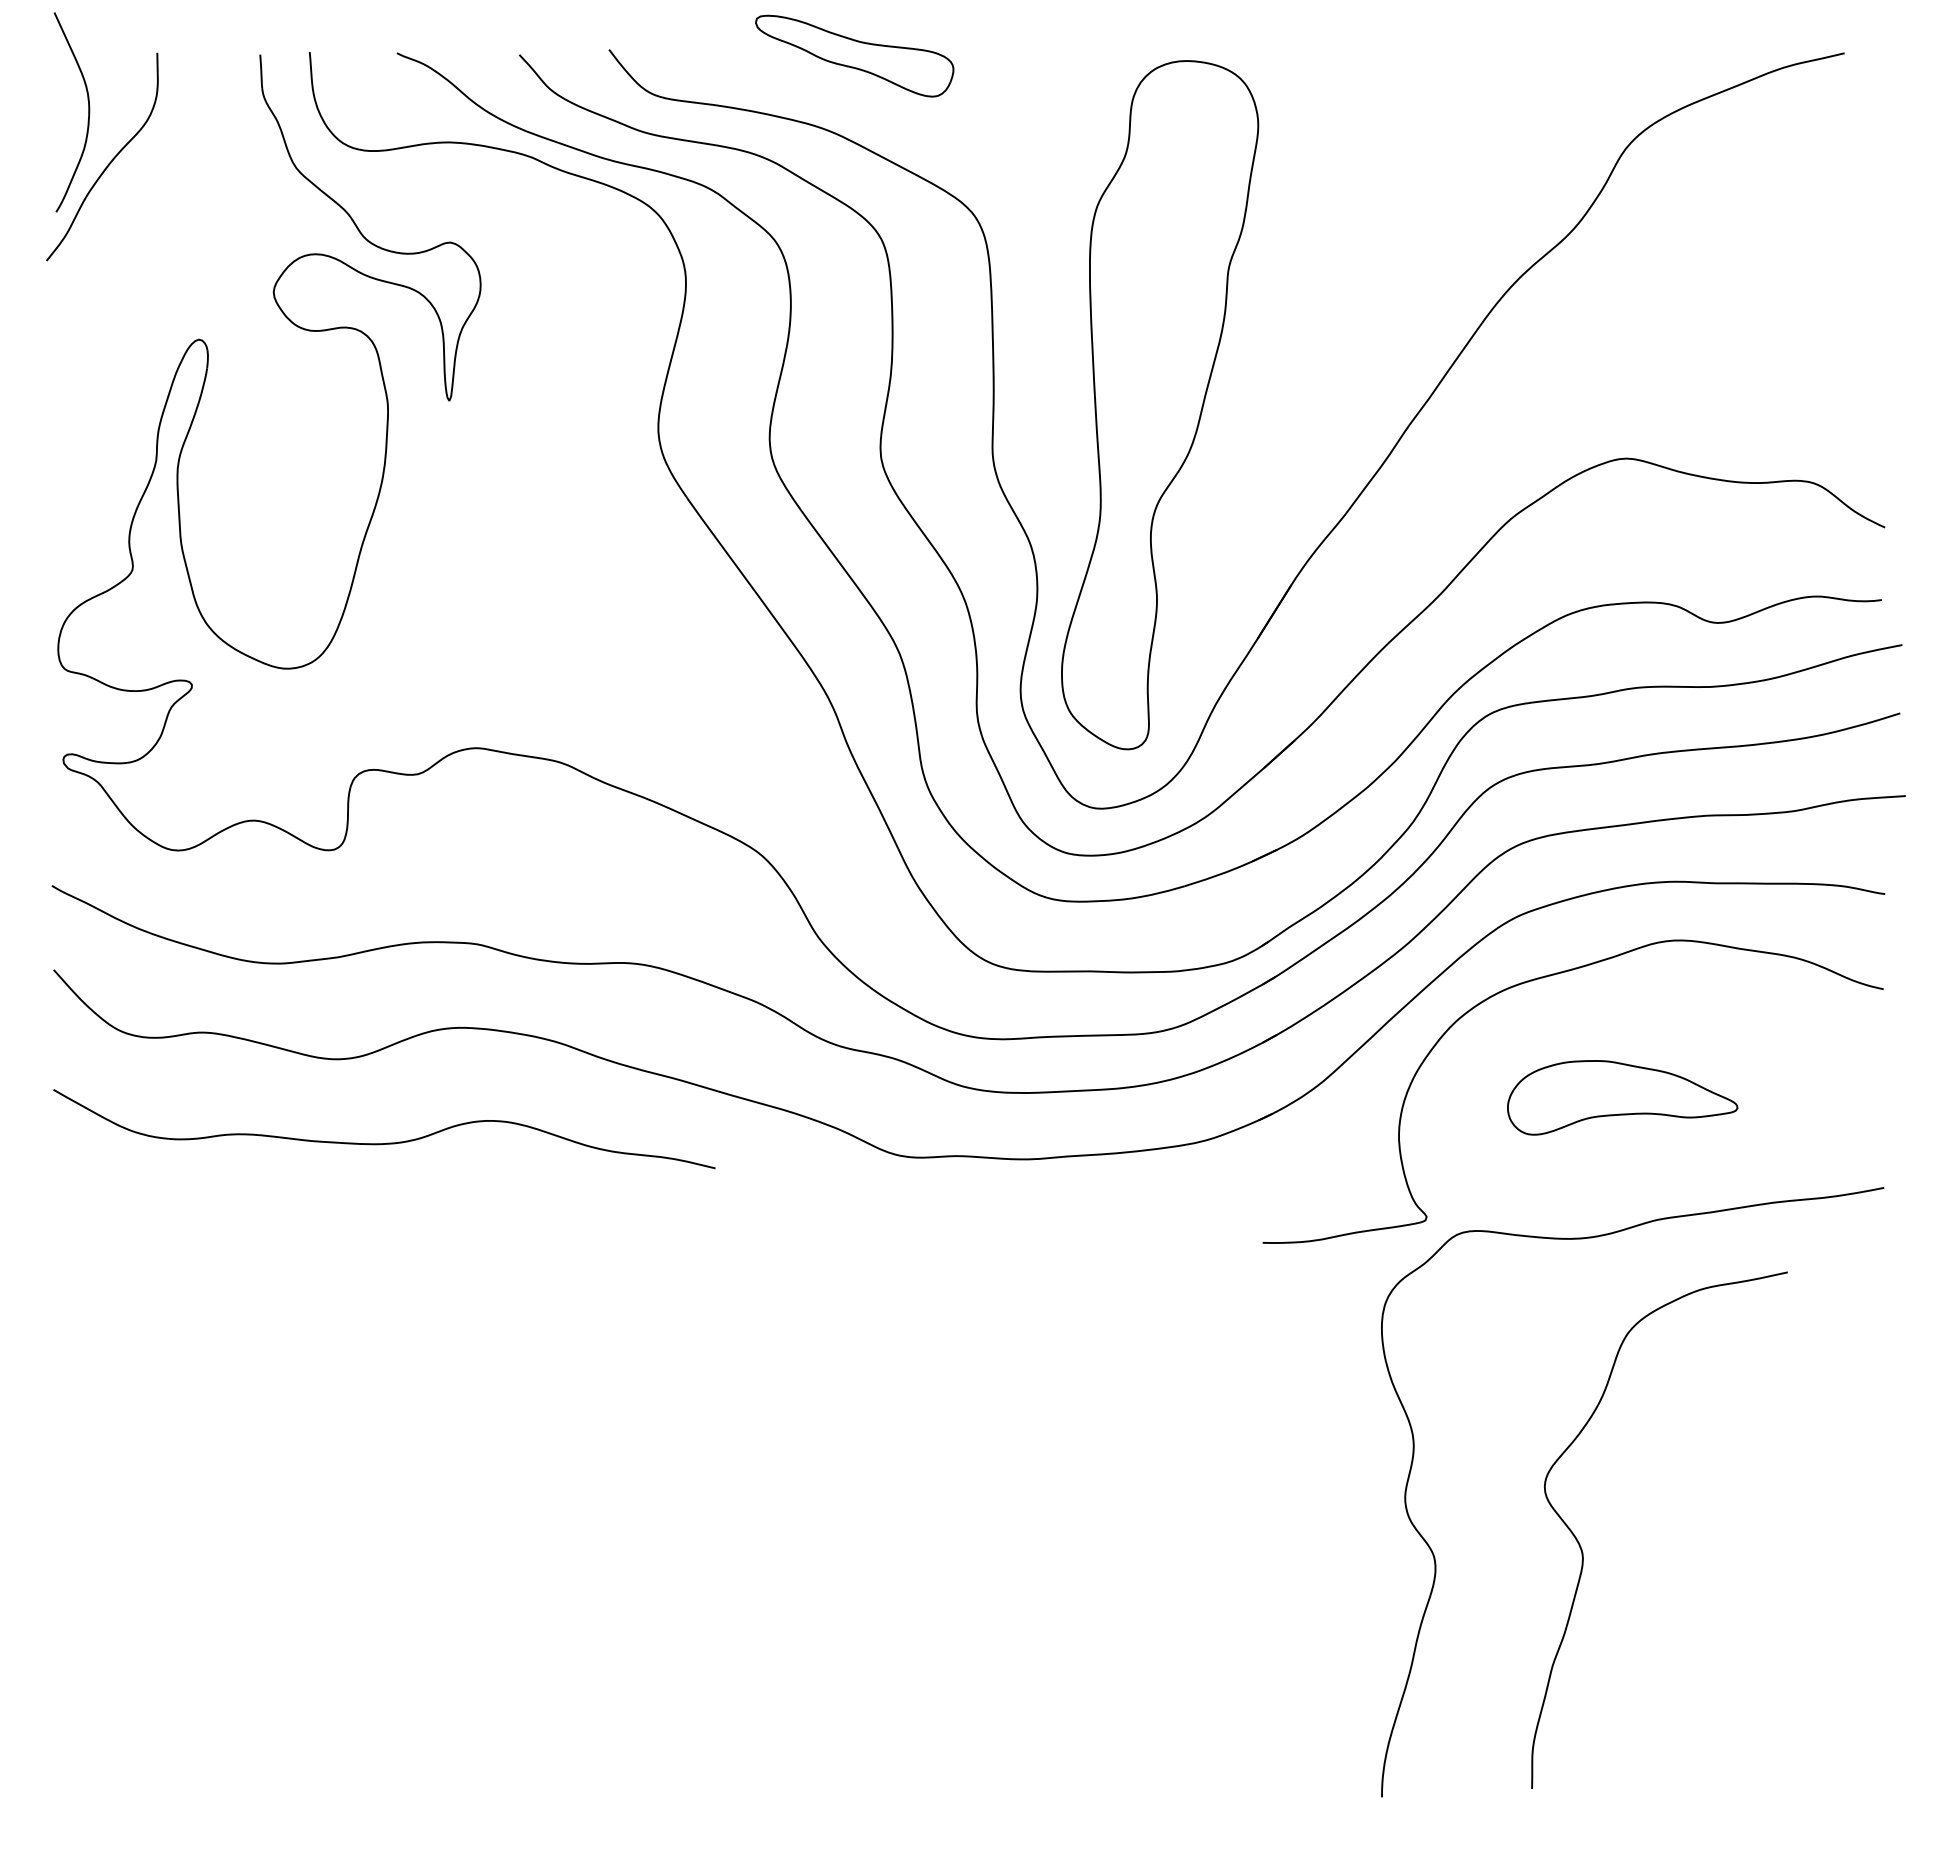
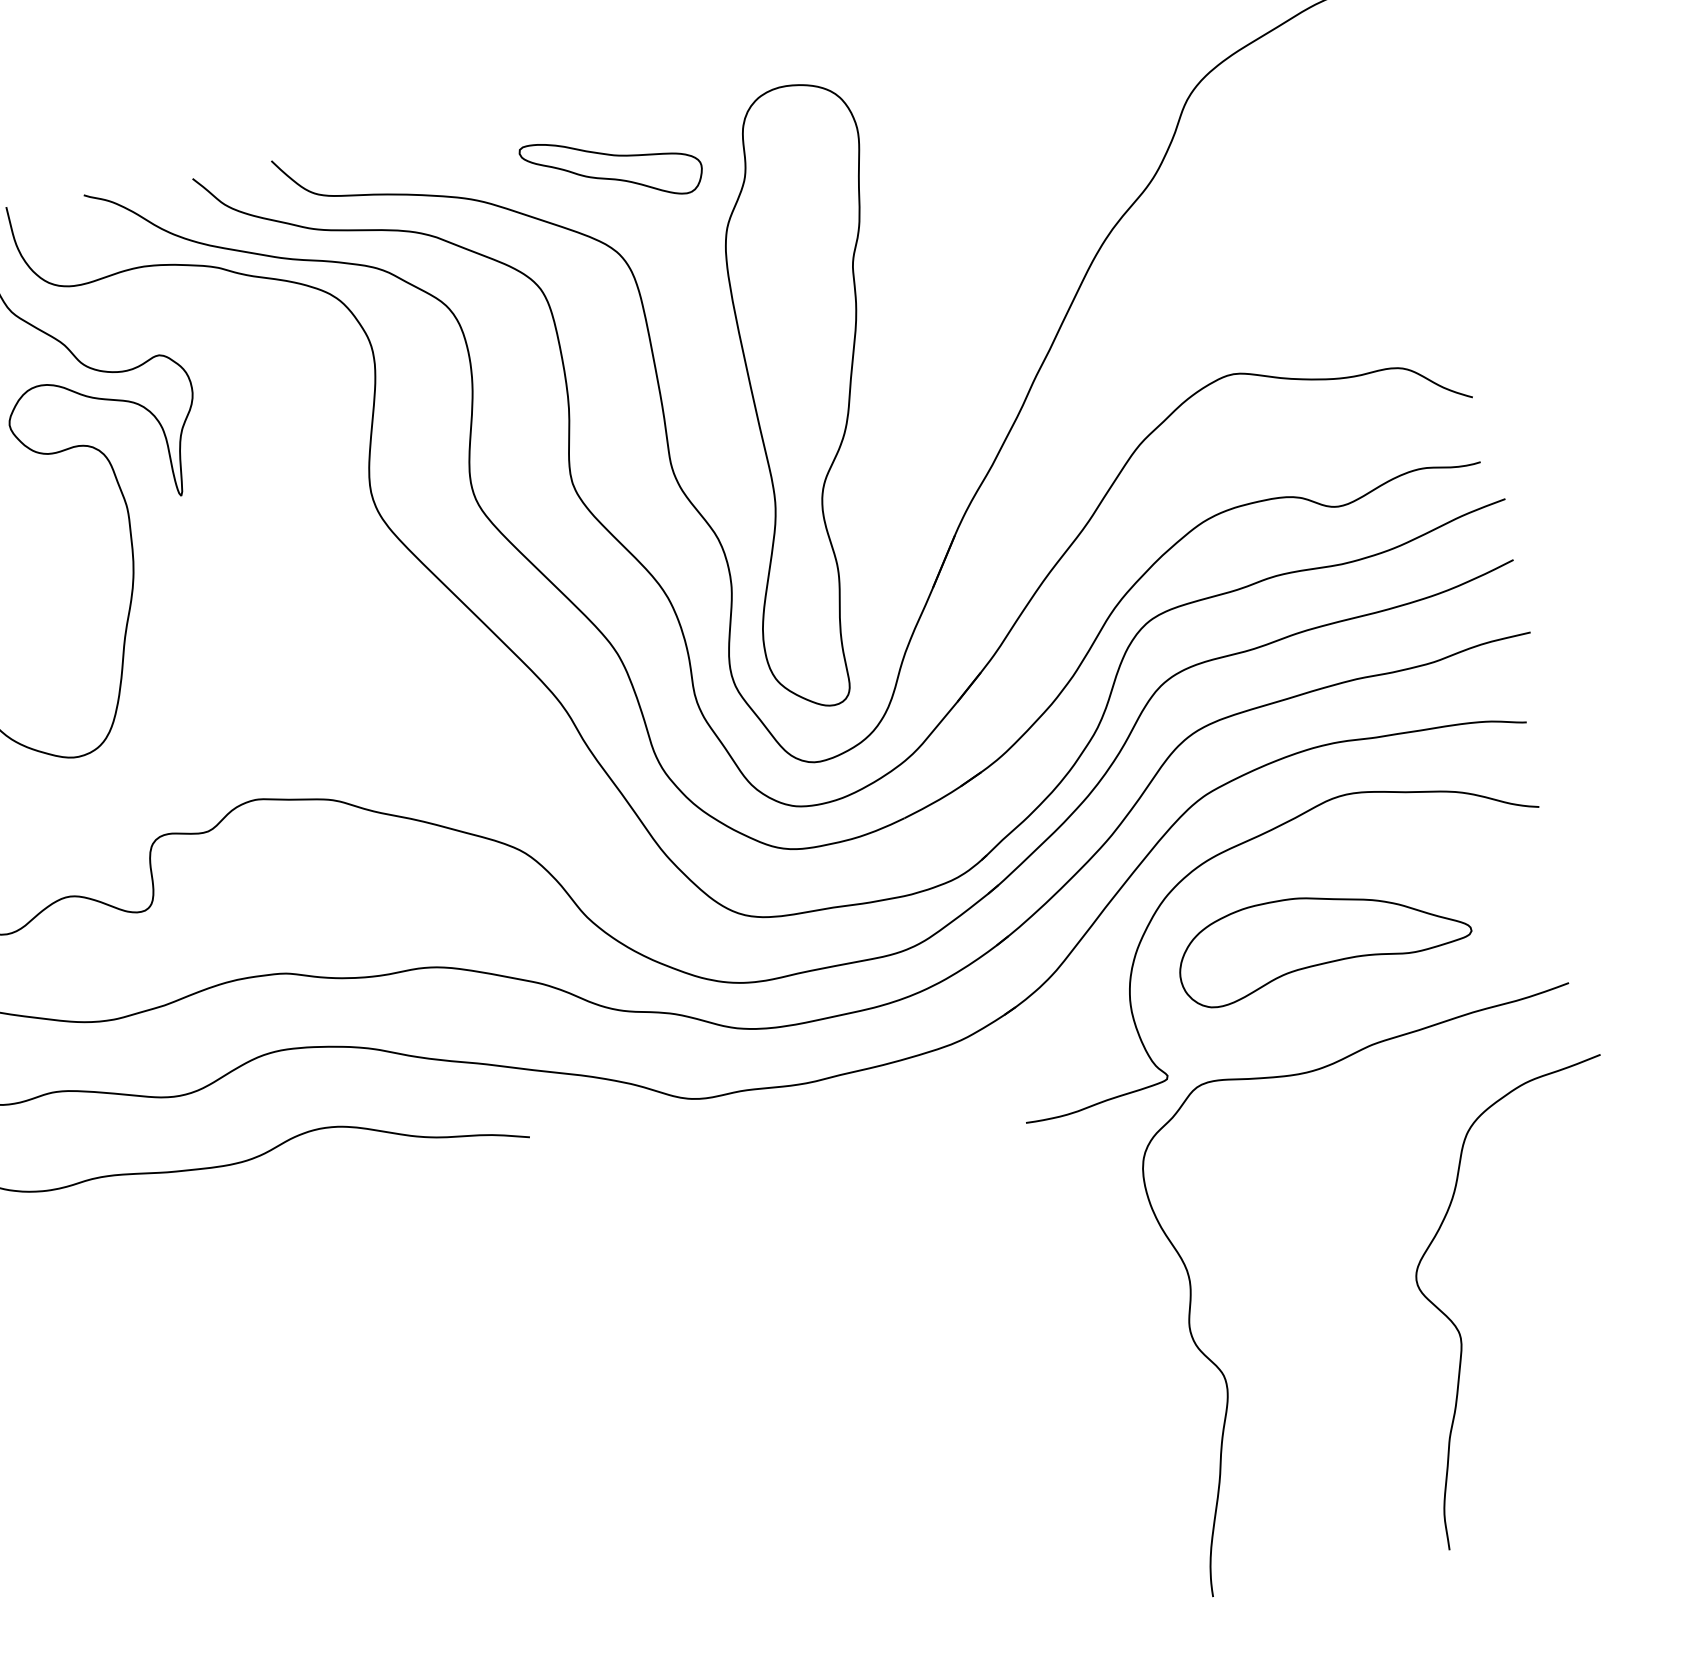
part: (854, 55) -> (611, 168), moved
part: (1622, 1097) -> (1323, 941), size x1.43
curve: (1583, 1552) -> (1460, 1333), moved

